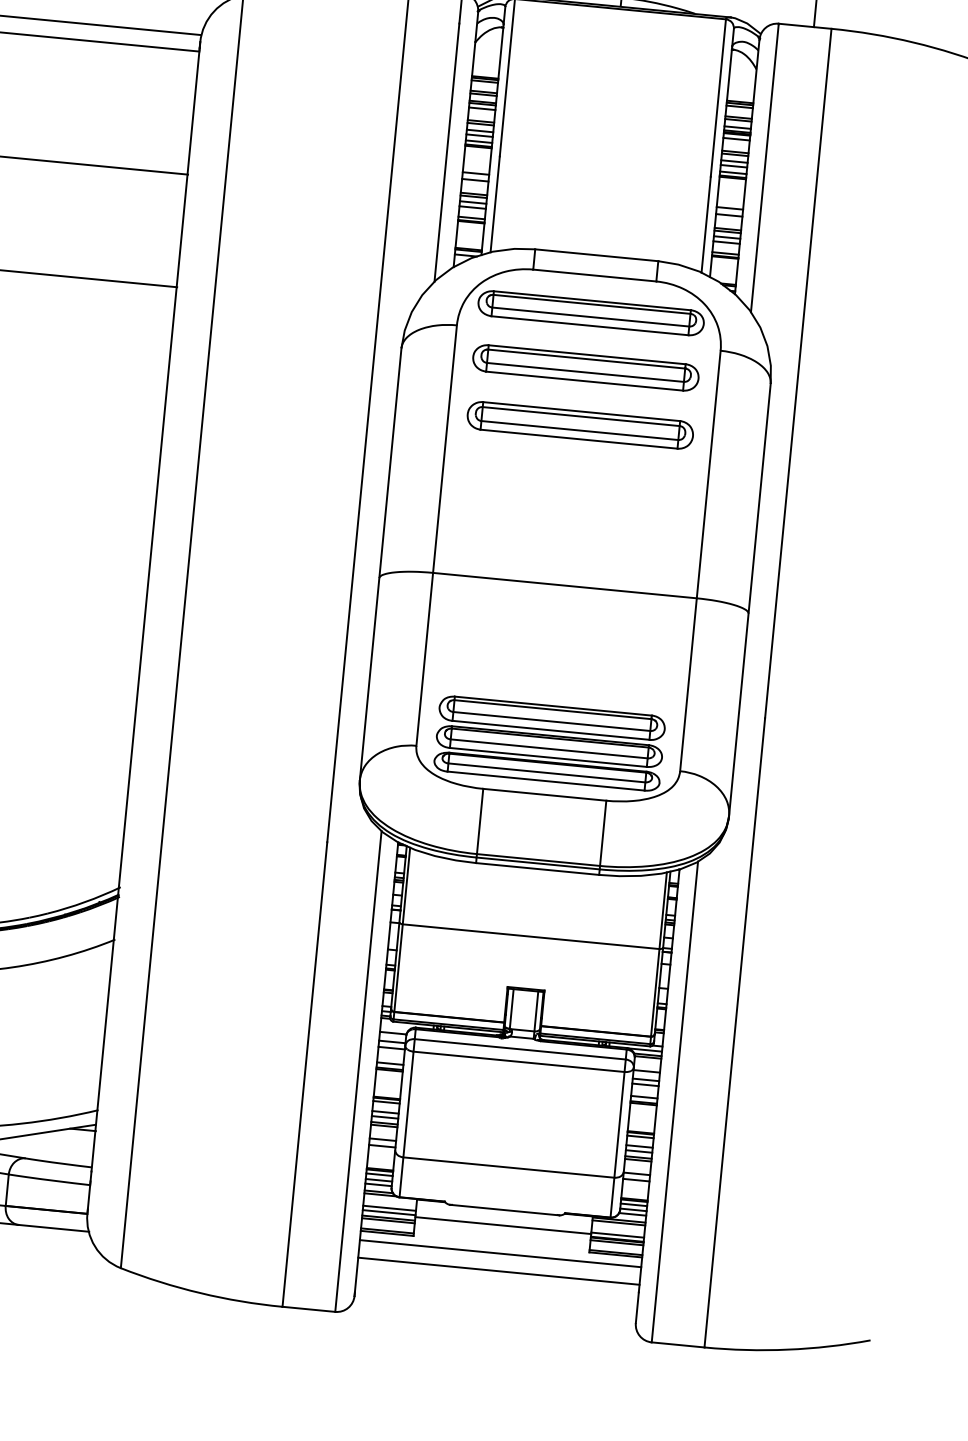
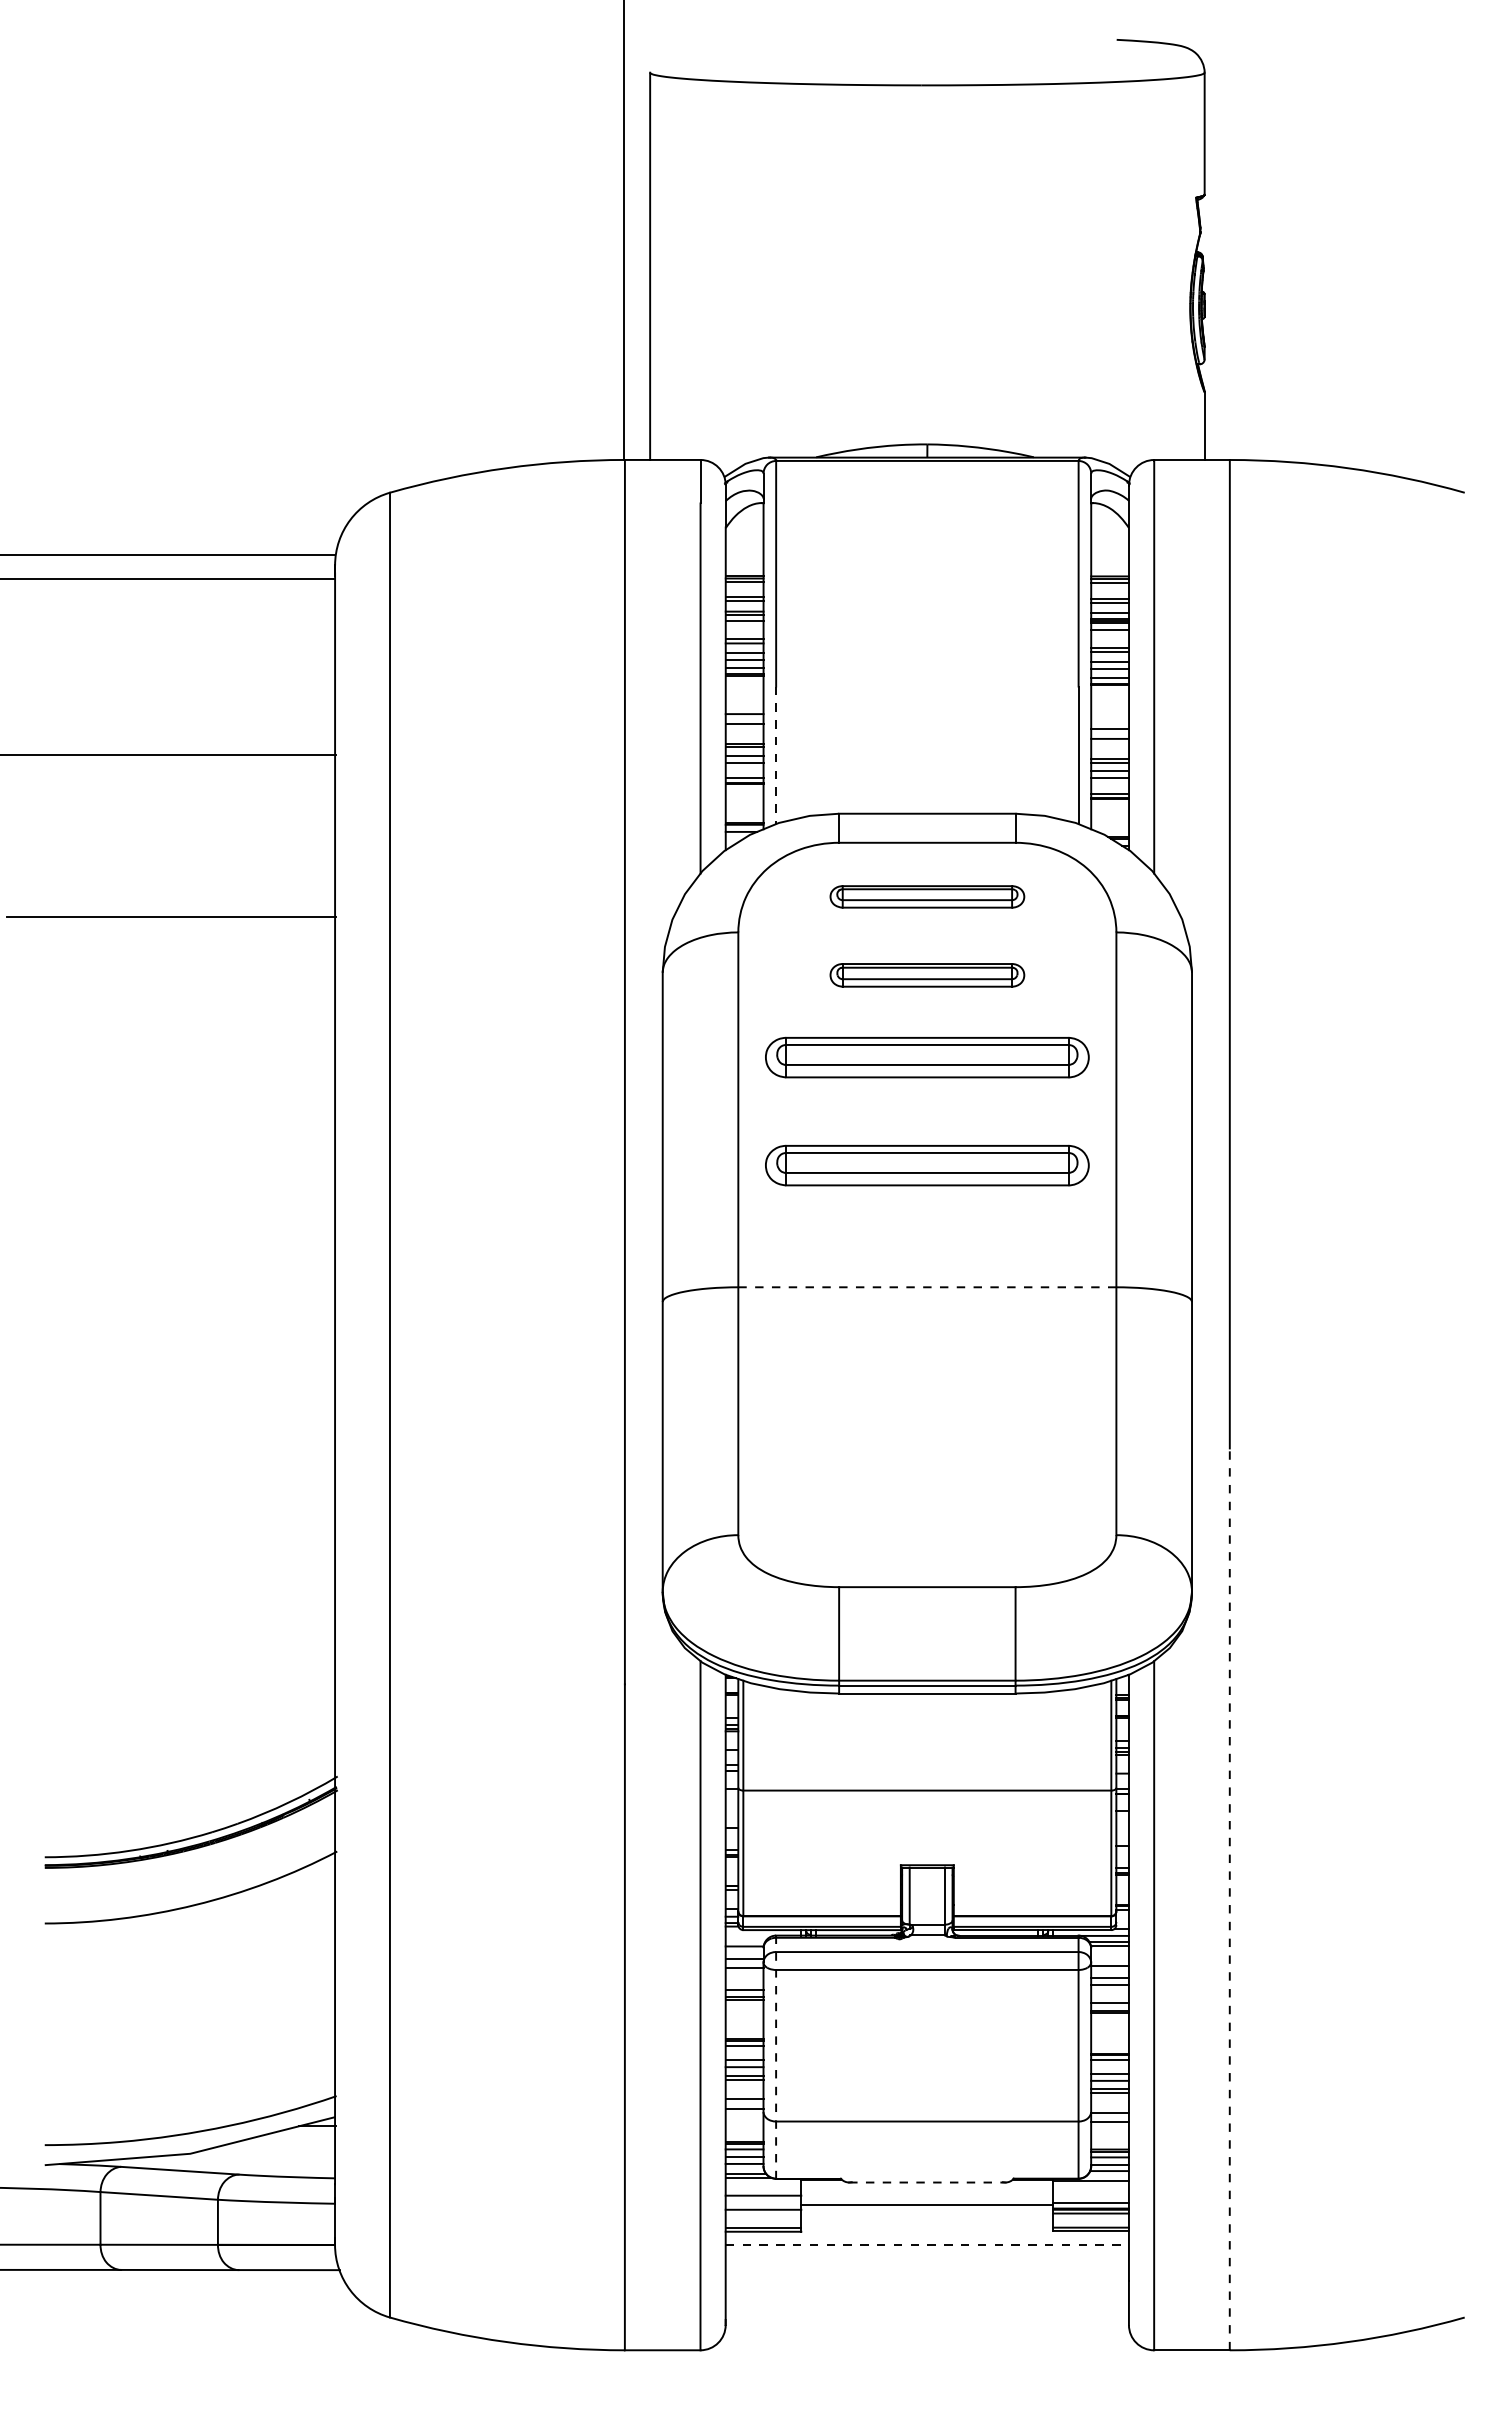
line: (495, 204) -> (776, 755), solid -> dashed
part: (591, 313) -> (927, 896), size x0.6
part: (585, 368) -> (927, 975), size x0.6
part: (573, 500) -> (927, 1165), added
line: (565, 585) -> (927, 1287), solid -> dashed
part: (549, 743) -> (927, 1513), removed
line: (734, 1032) -> (1229, 1899), solid -> dashed
line: (407, 1112) -> (776, 2057), solid -> dashed
line: (504, 1210) -> (927, 2182), solid -> dashed
line: (389, 1212) -> (763, 2201), removed
line: (388, 1220) -> (763, 2213), removed
line: (618, 1223) -> (1090, 2185), removed
line: (500, 1253) -> (927, 2244), solid -> dashed
line: (498, 1271) -> (926, 2270), removed

